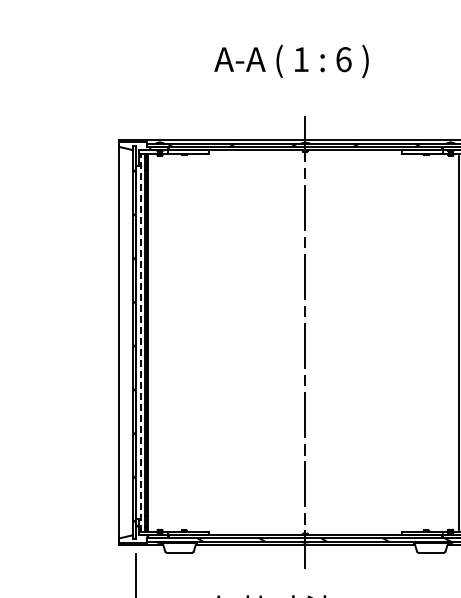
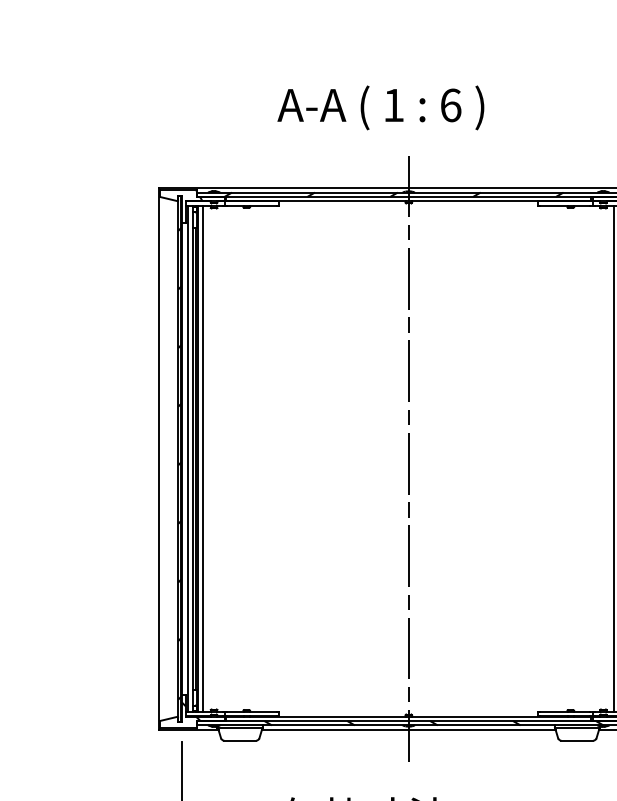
text: (291, 61) -> (380, 107), moved
line: (140, 342) -> (187, 458), dashed -> solid
line: (151, 342) -> (202, 458), added

